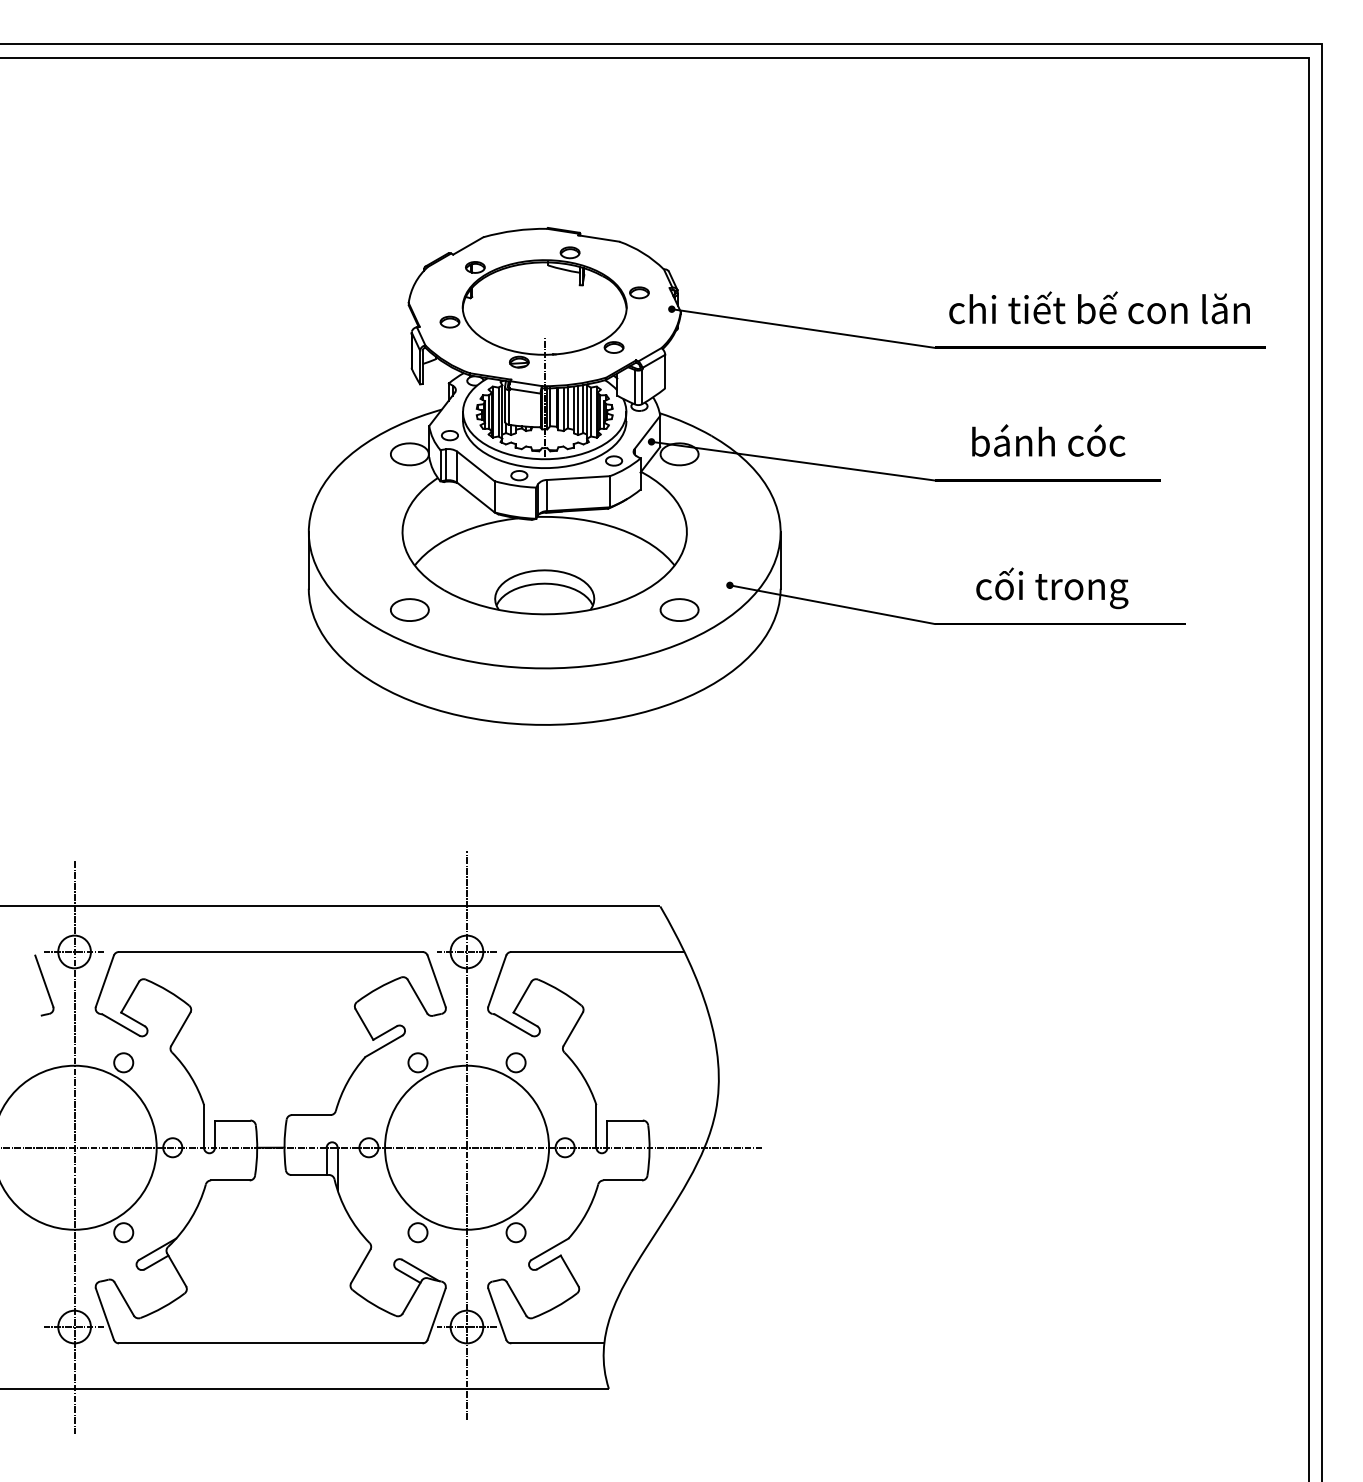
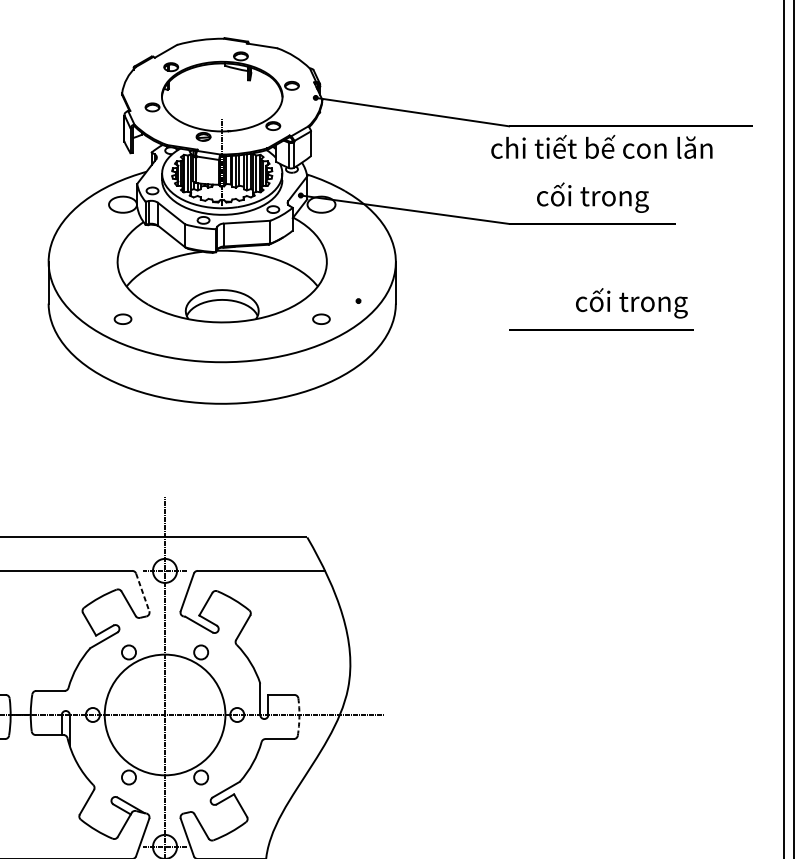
text: (1099, 307) -> (601, 146), moved
text: (1048, 444) -> (592, 197), bánh cóc -> cối trong
text: (1052, 588) -> (631, 303), moved
line: (831, 604) -> (433, 315), removed
part: (409, 609) -> (122, 318), size x0.6
part: (679, 609) -> (321, 318), size x0.6
line: (436, 981) -> (142, 592), solid -> dashed
arc: (649, 1150) -> (299, 717), solid -> dashed

